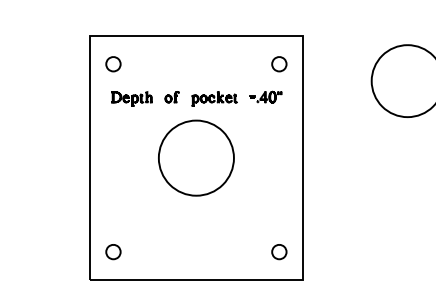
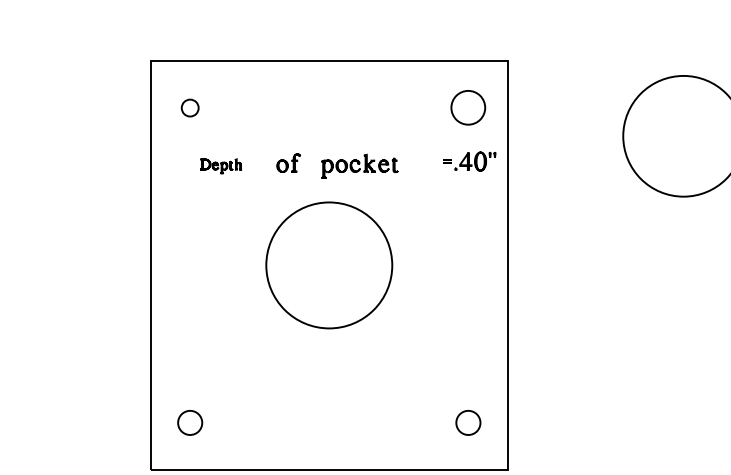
part: (113, 64) -> (190, 108), size x0.7
part: (279, 64) -> (468, 108), size x1.4
part: (265, 96) -> (468, 160), moved
part: (131, 98) -> (220, 165), size x0.6

